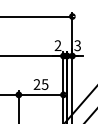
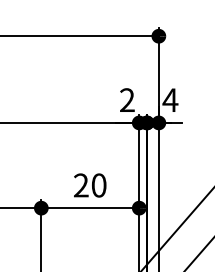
text: (77, 45) -> (170, 99), 3 -> 4
text: (44, 84) -> (97, 185), 25 -> 20

